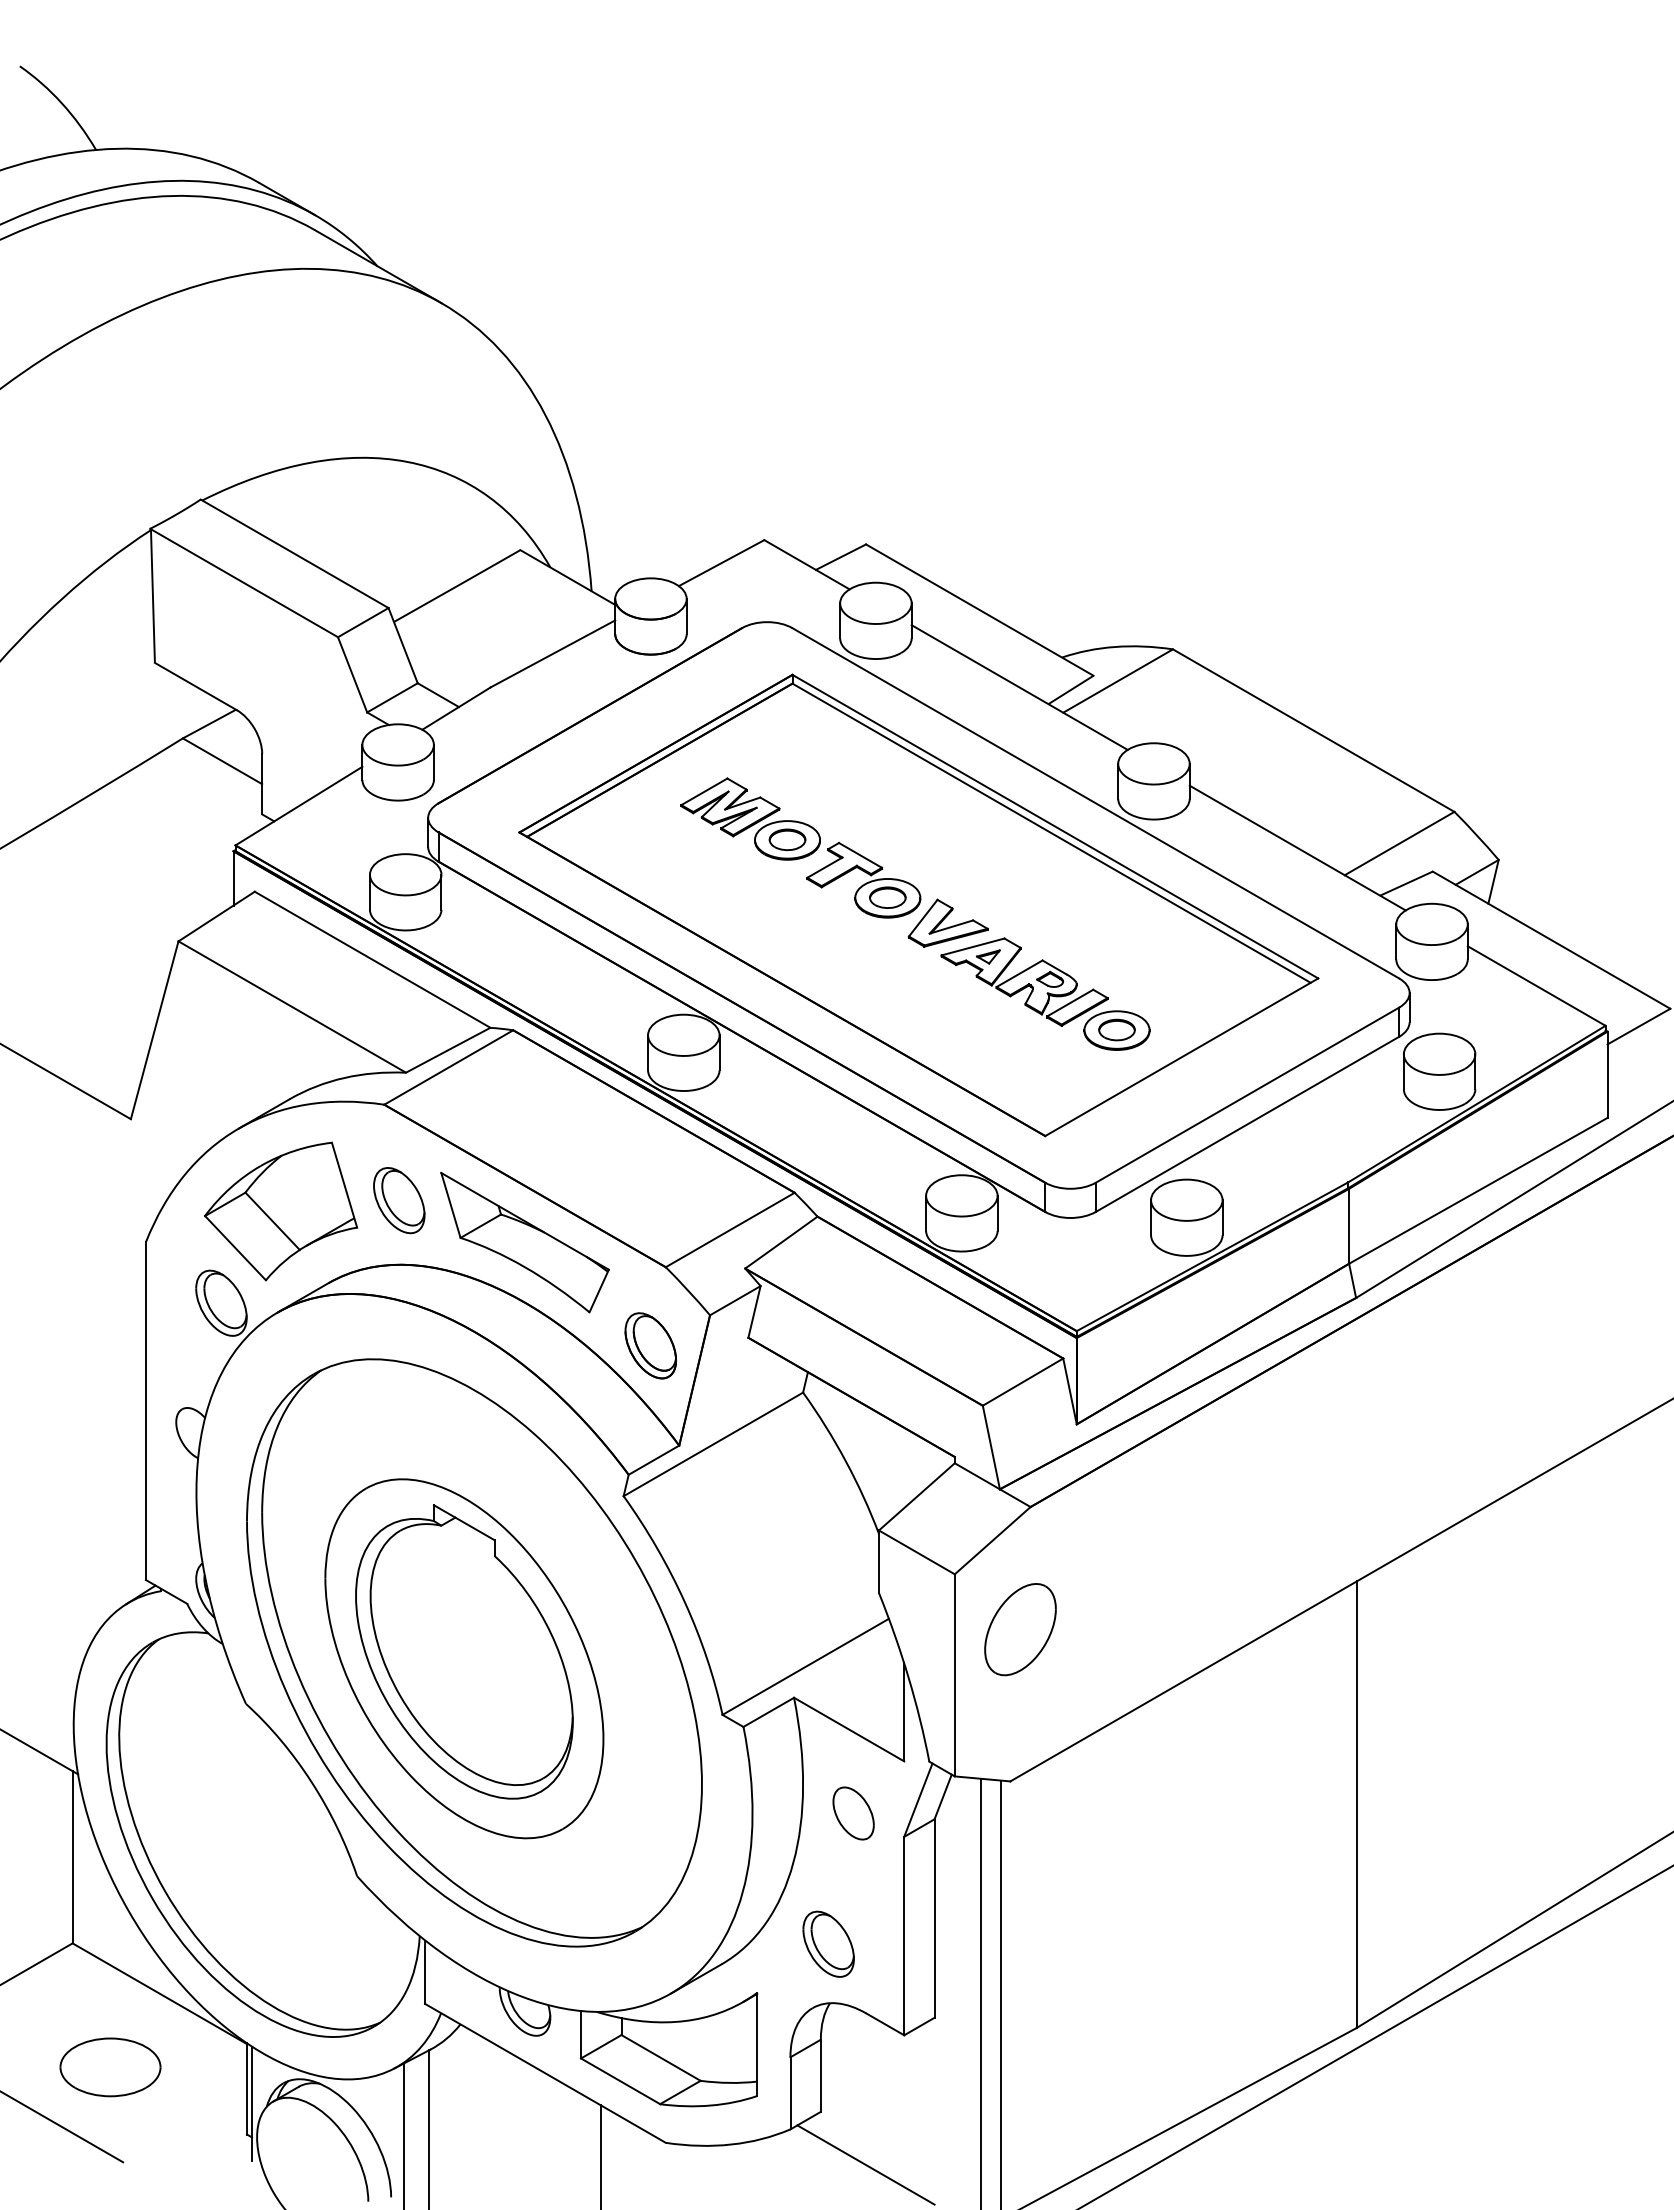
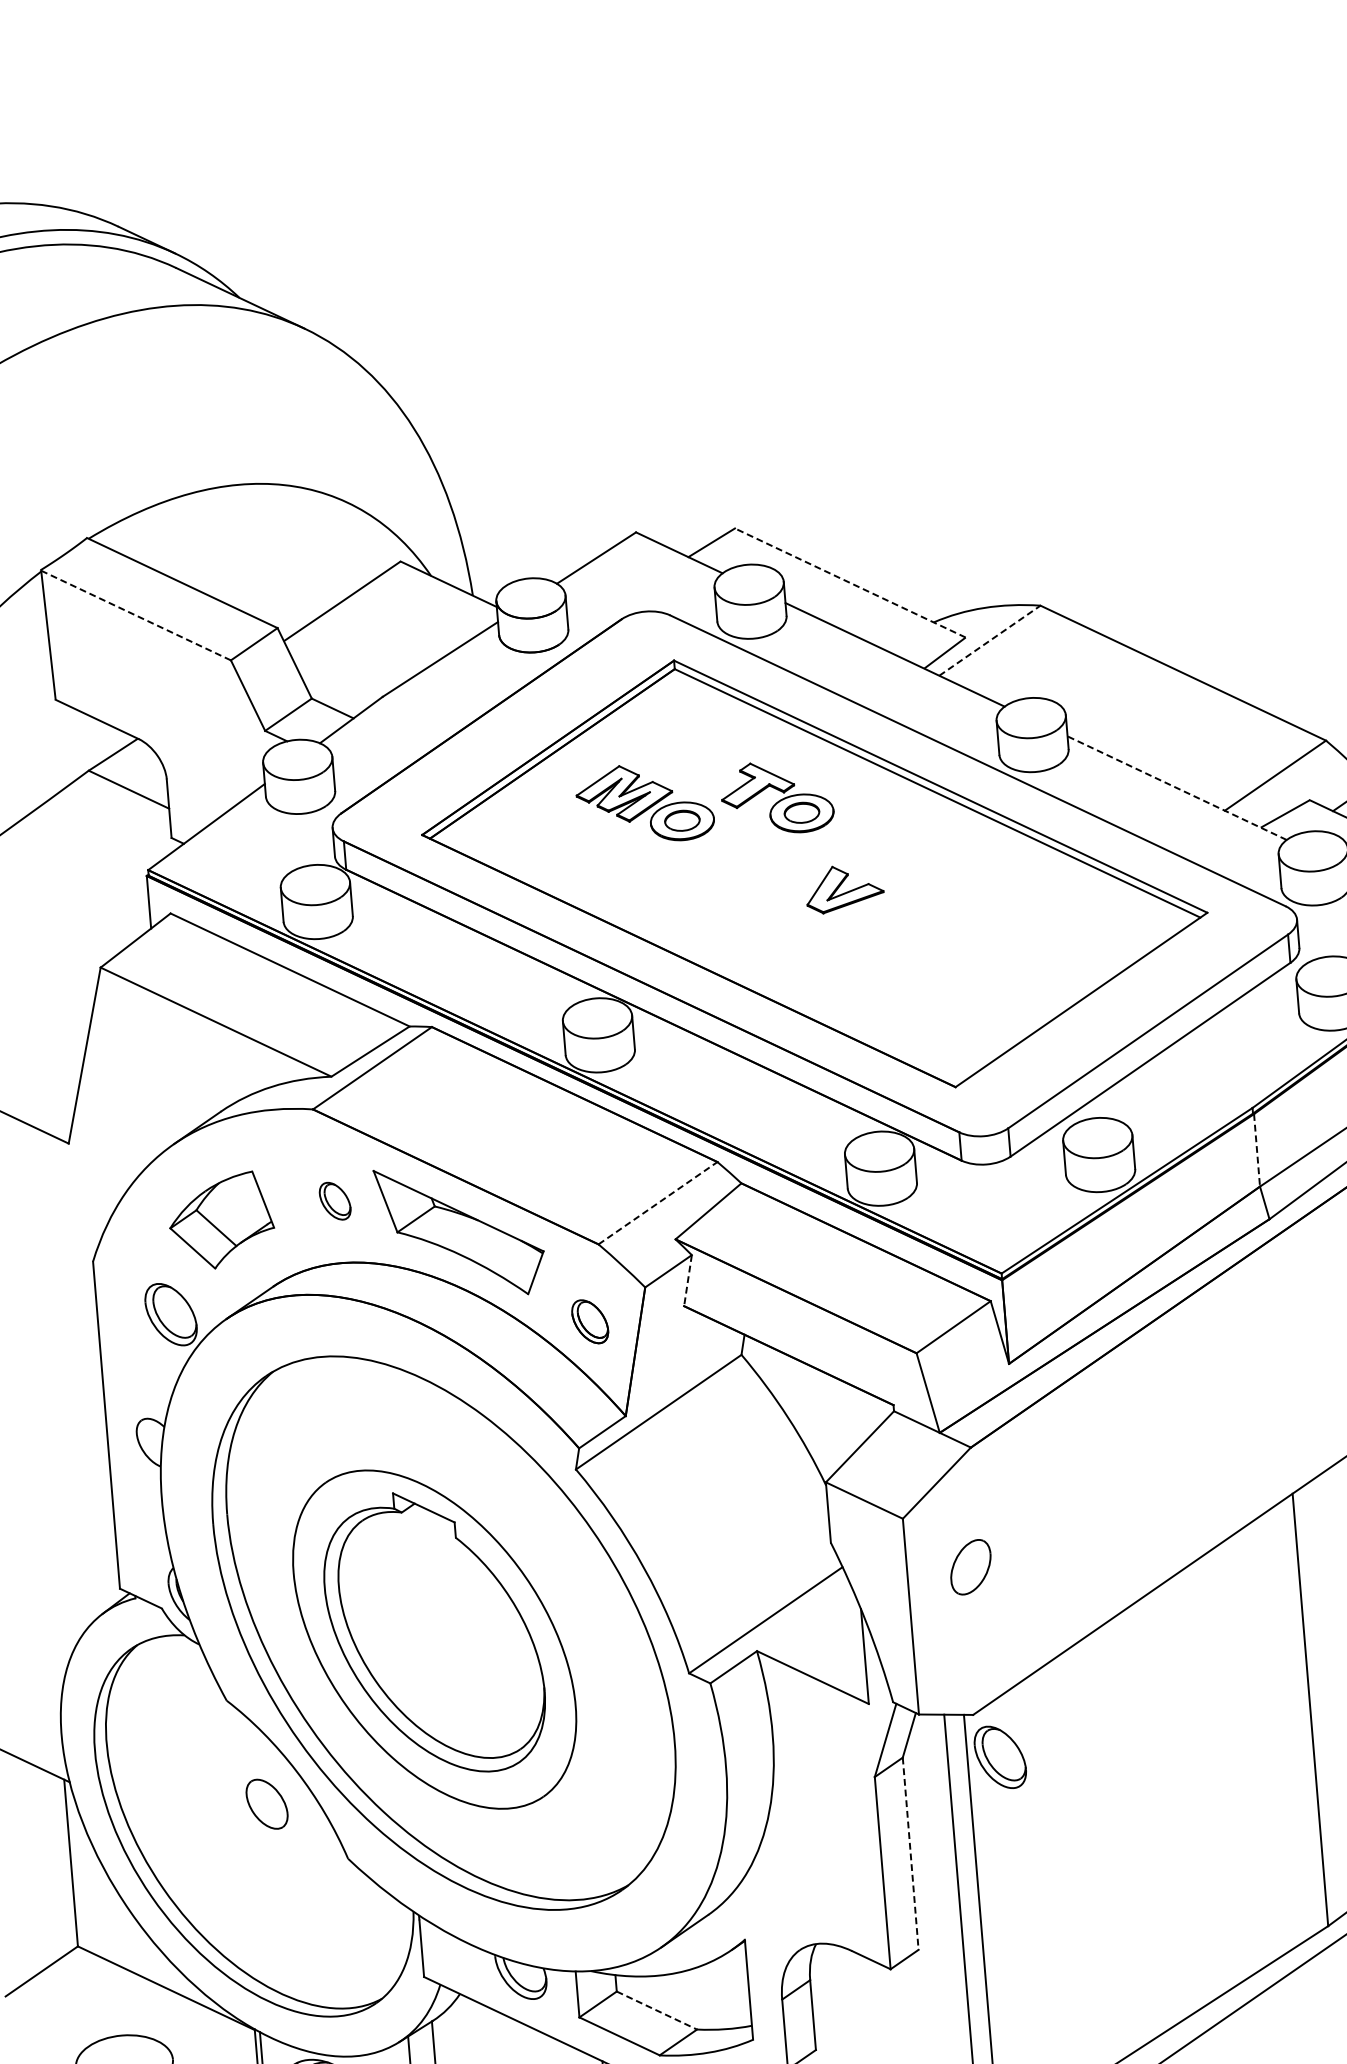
line: (243, 582) -> (135, 614), solid -> dashed
line: (979, 609) -> (849, 582), solid -> dashed
line: (1118, 680) -> (990, 640), solid -> dashed
line: (1297, 848) -> (1176, 788), solid -> dashed
part: (863, 880) -> (777, 798), moved
part: (1045, 993) -> (944, 949), removed
part: (399, 1200) -> (335, 1200), size x0.6
part: (281, 1211) -> (221, 1221), size x0.7
line: (1349, 1226) -> (1257, 1150), solid -> dashed
line: (730, 1229) -> (658, 1202), solid -> dashed
line: (754, 1311) -> (687, 1280), solid -> dashed
part: (650, 1345) -> (589, 1321), size x0.7
part: (1020, 1629) -> (970, 1566), size x0.6
part: (853, 1813) -> (266, 1804), moved
line: (934, 1919) -> (910, 1854), solid -> dashed
part: (828, 1943) -> (1000, 1756), moved
line: (661, 2057) -> (657, 2010), solid -> dashed

